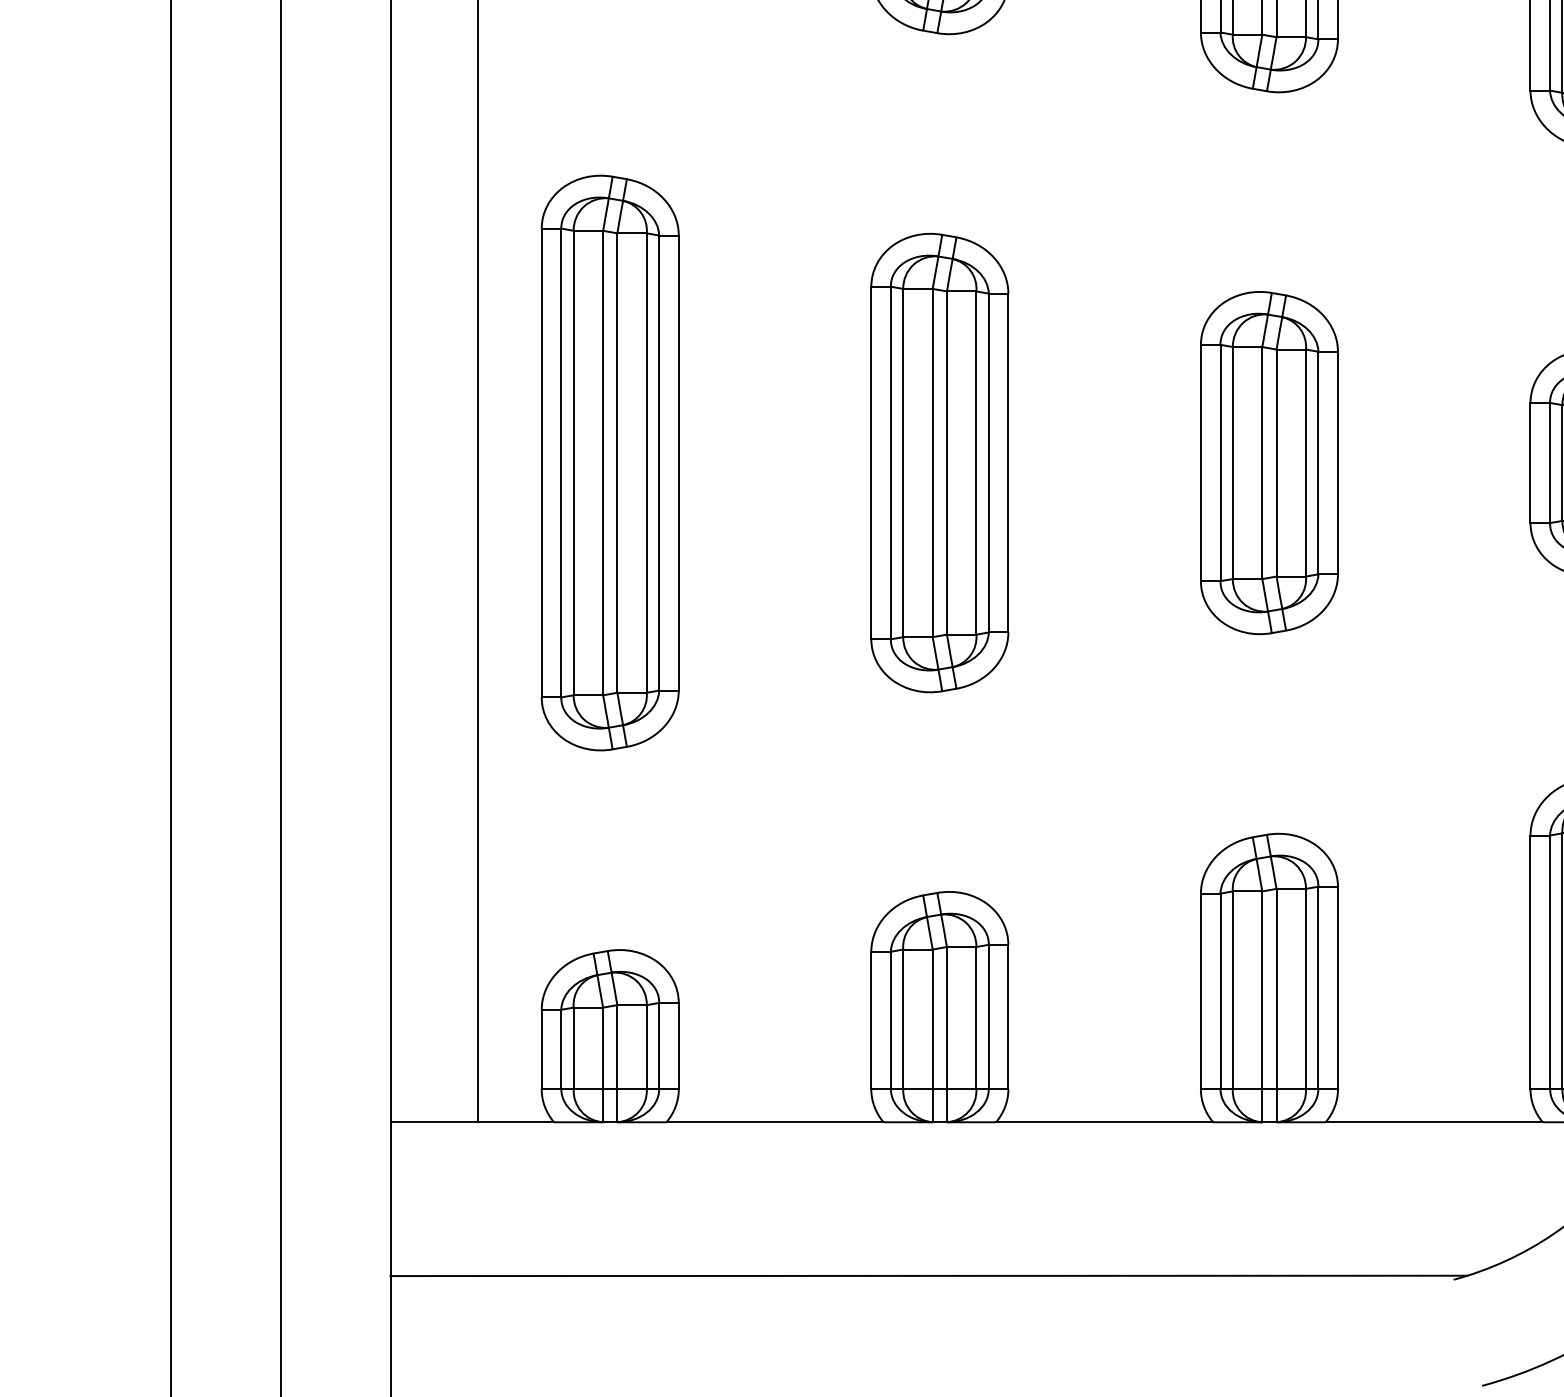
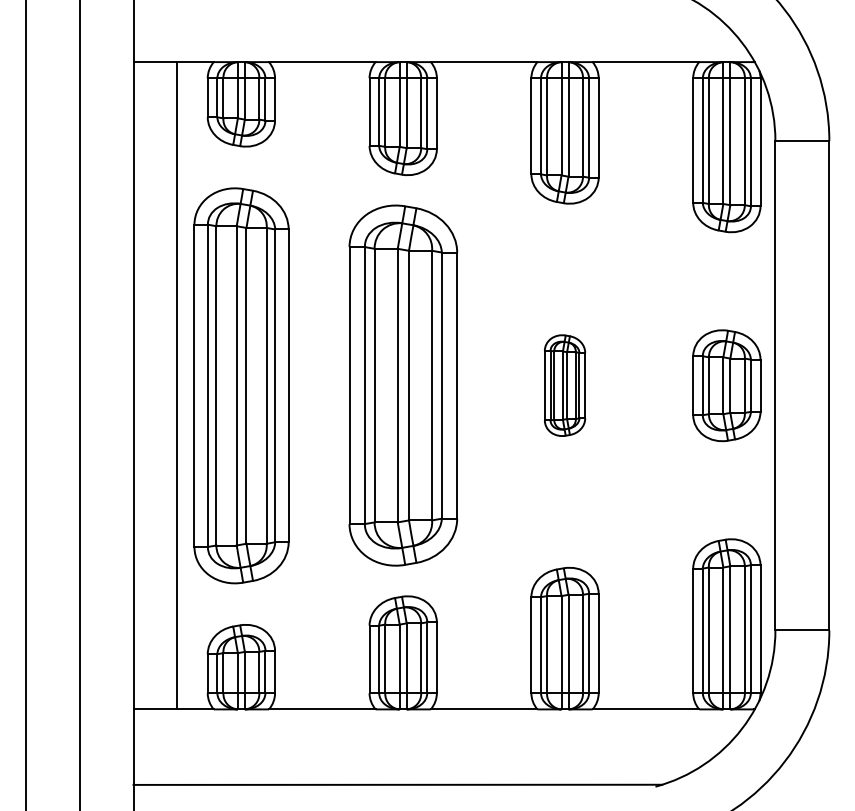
part: (608, 462) -> (240, 385), size x1.4
part: (938, 462) -> (402, 385), size x1.6
part: (1268, 462) -> (564, 385), size x0.6

